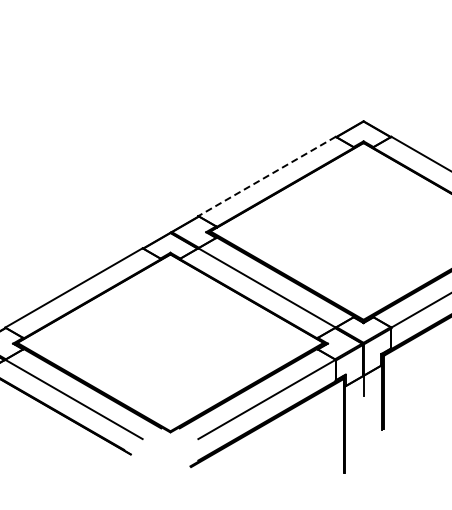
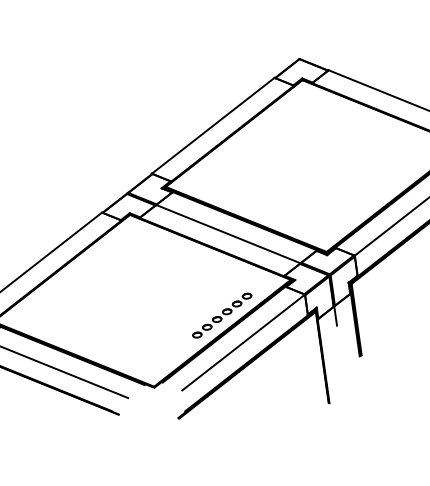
line: (266, 176) -> (212, 125), dashed -> solid
part: (249, 368) -> (222, 314), added

